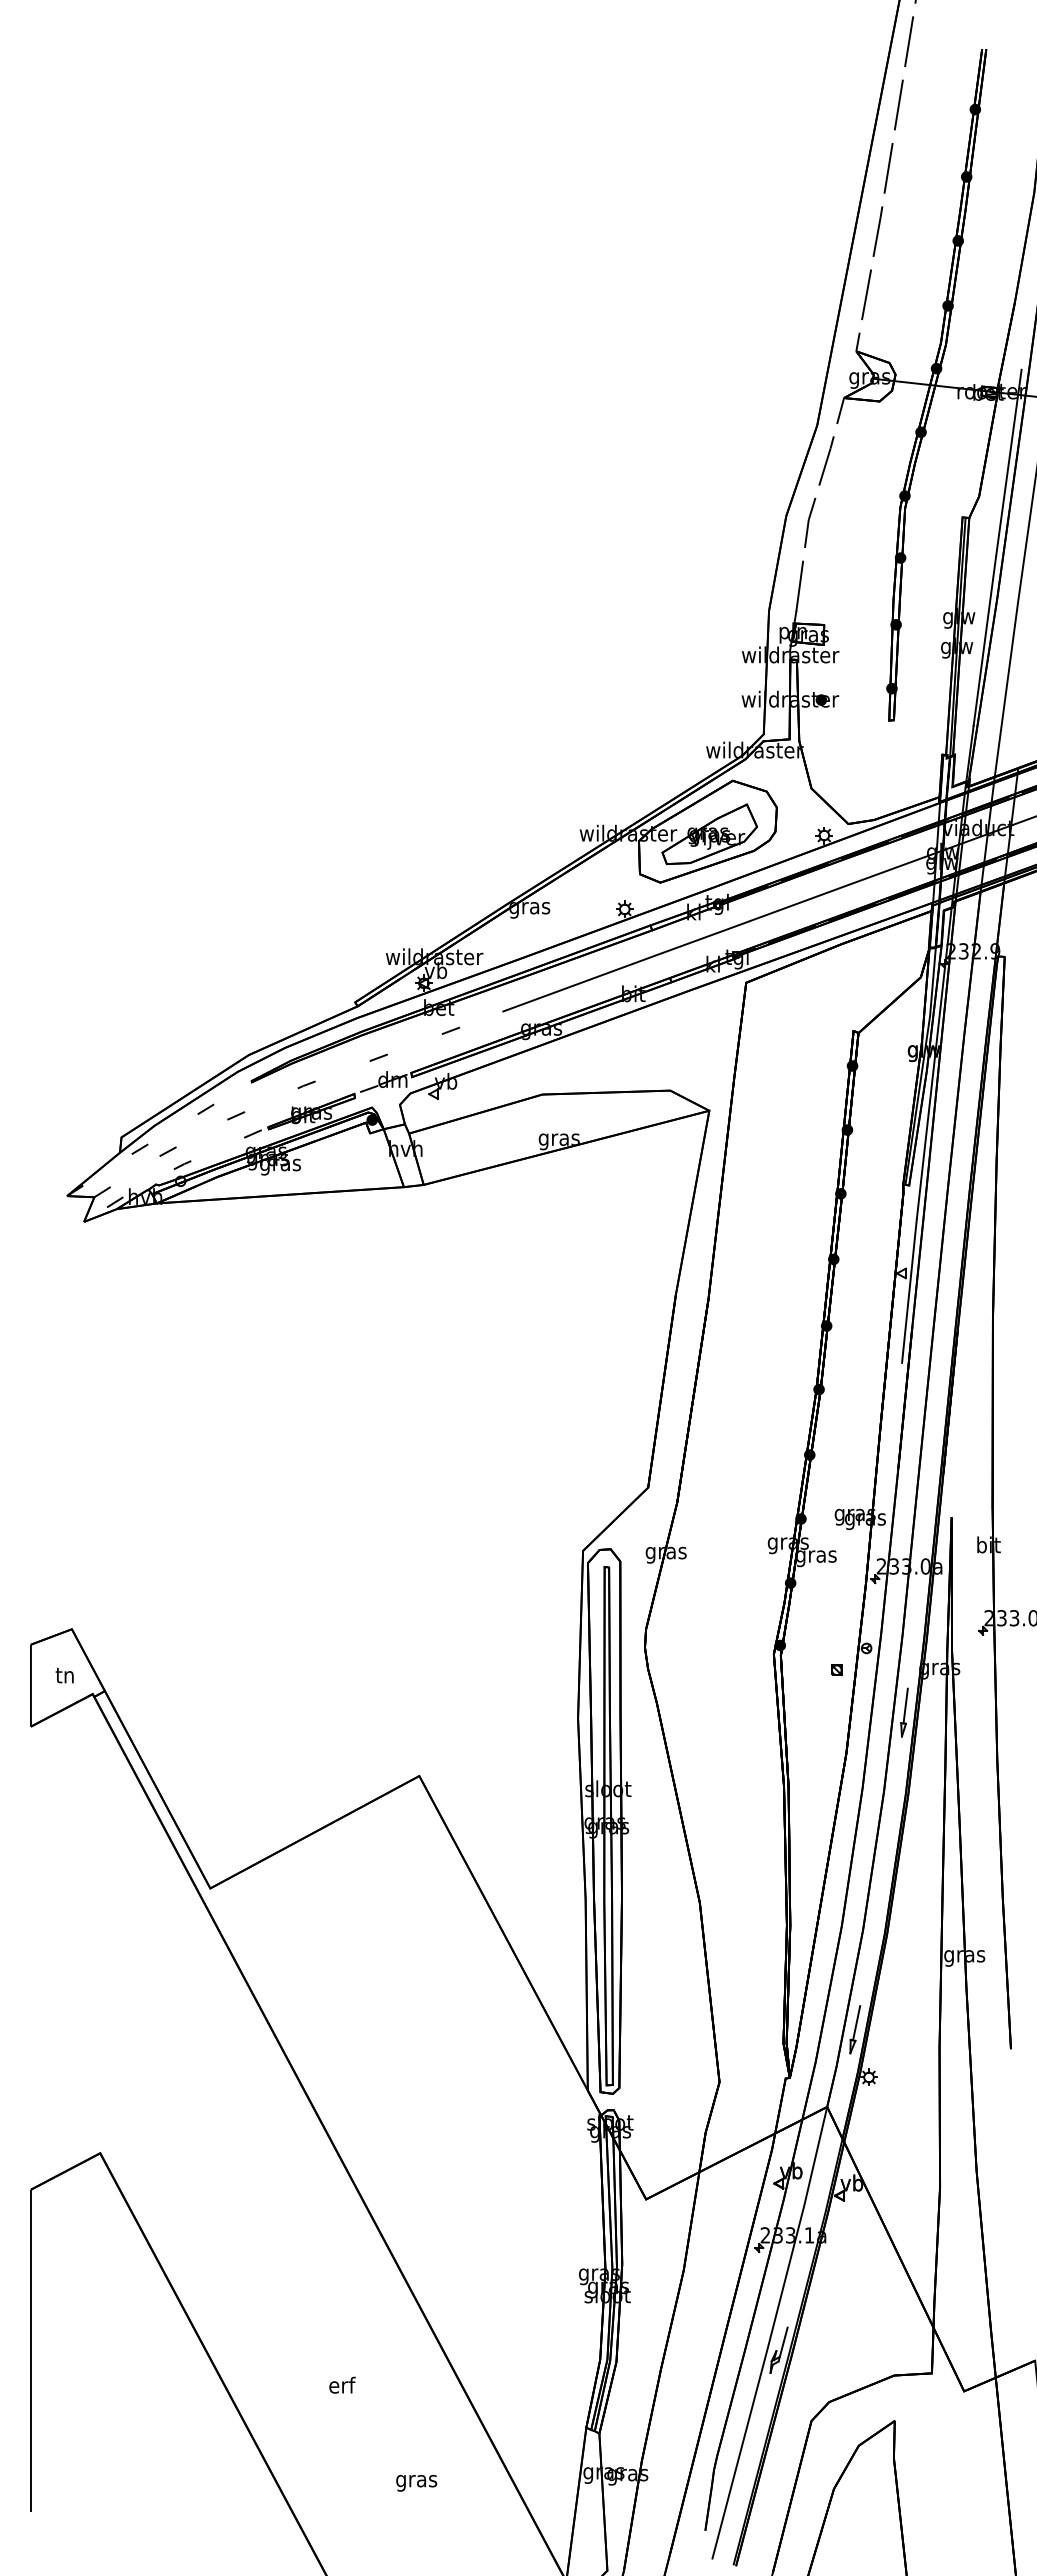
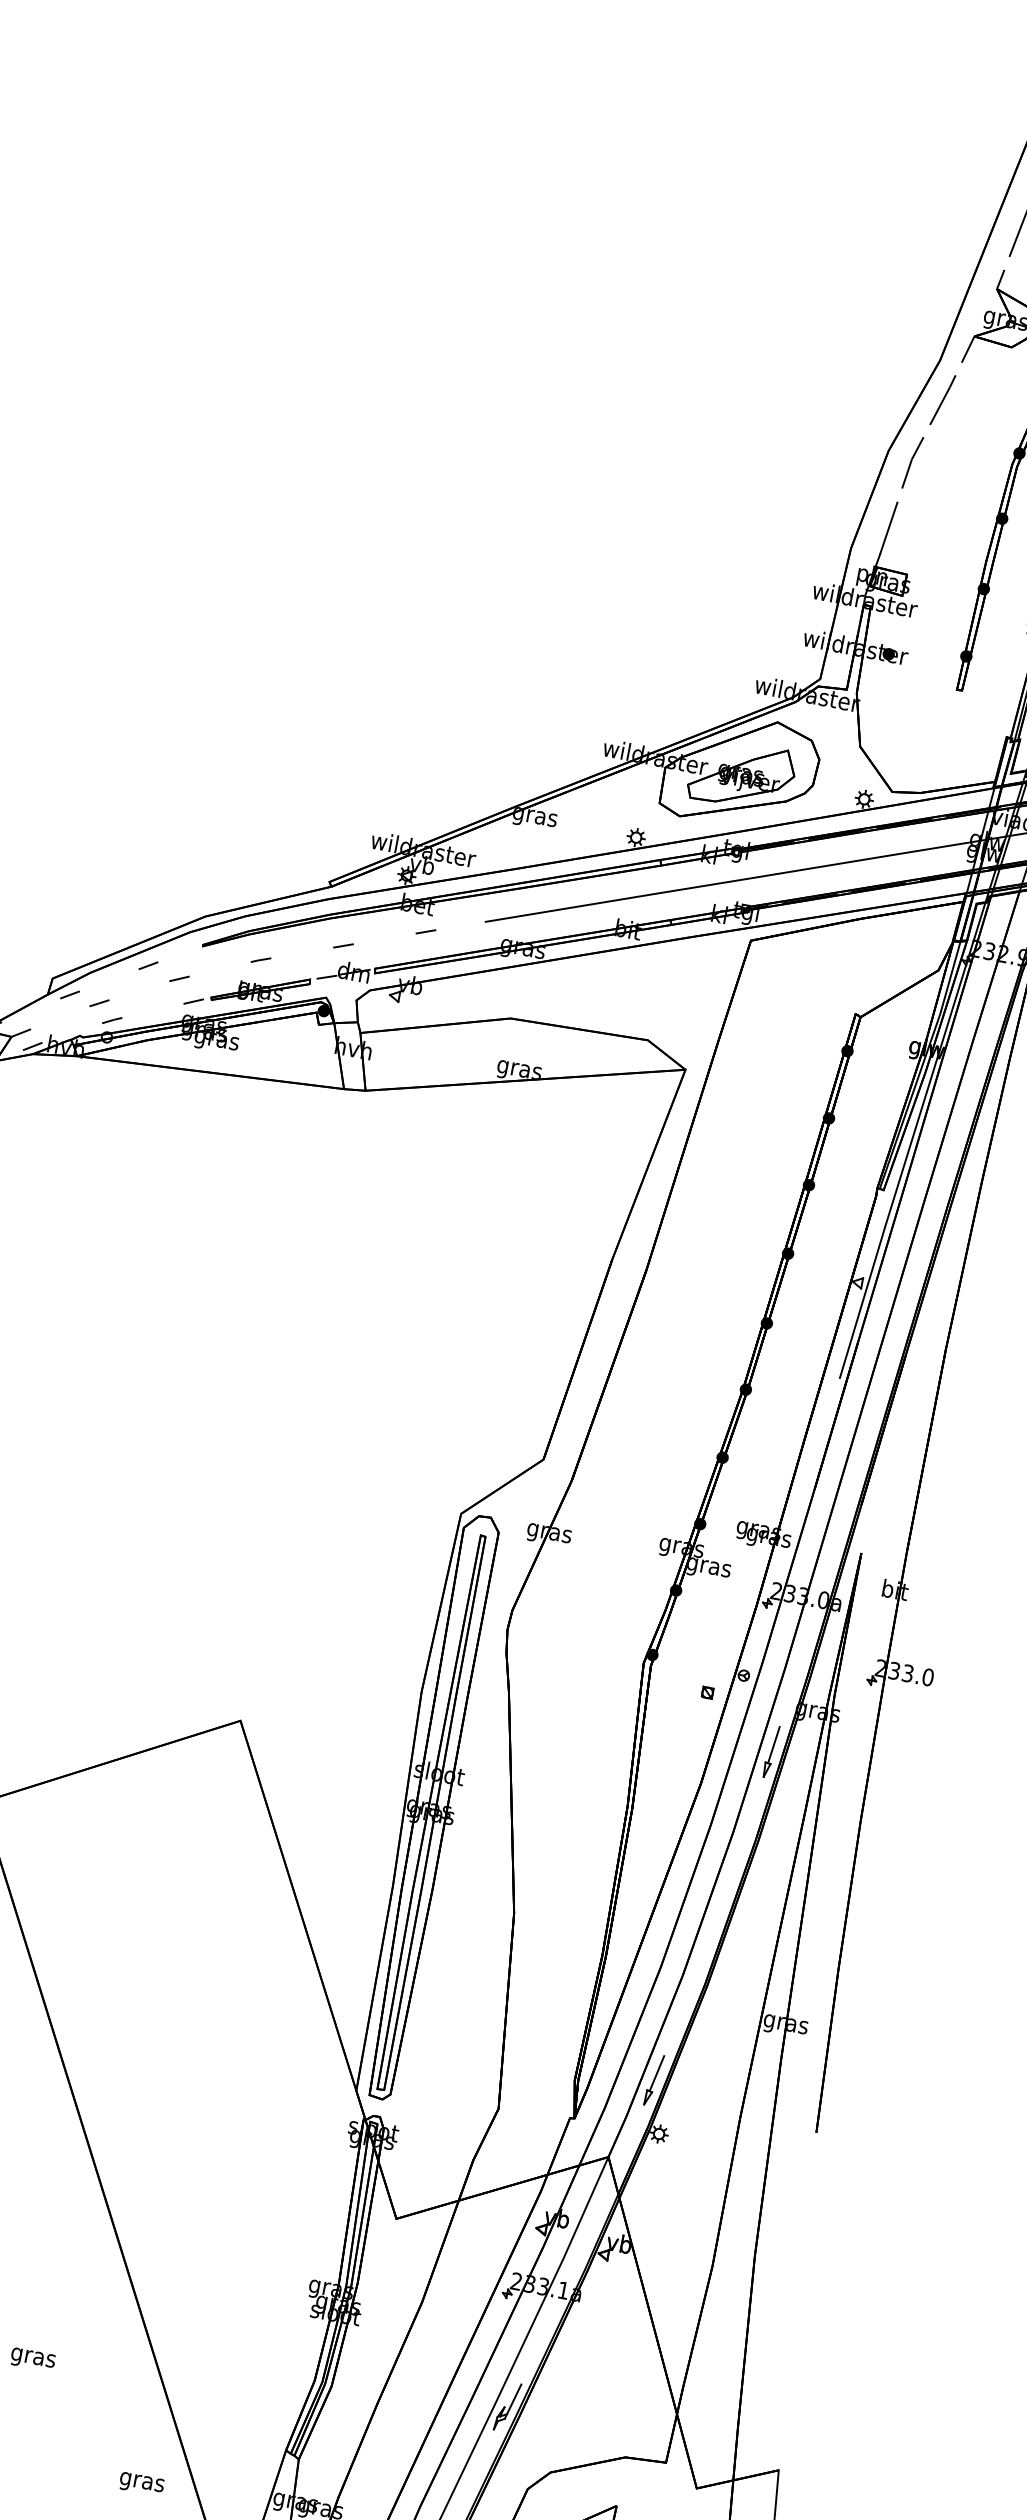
text: (341, 2386) -> (33, 2356), erf -> gras
text: (416, 2483) -> (141, 2484), moved

